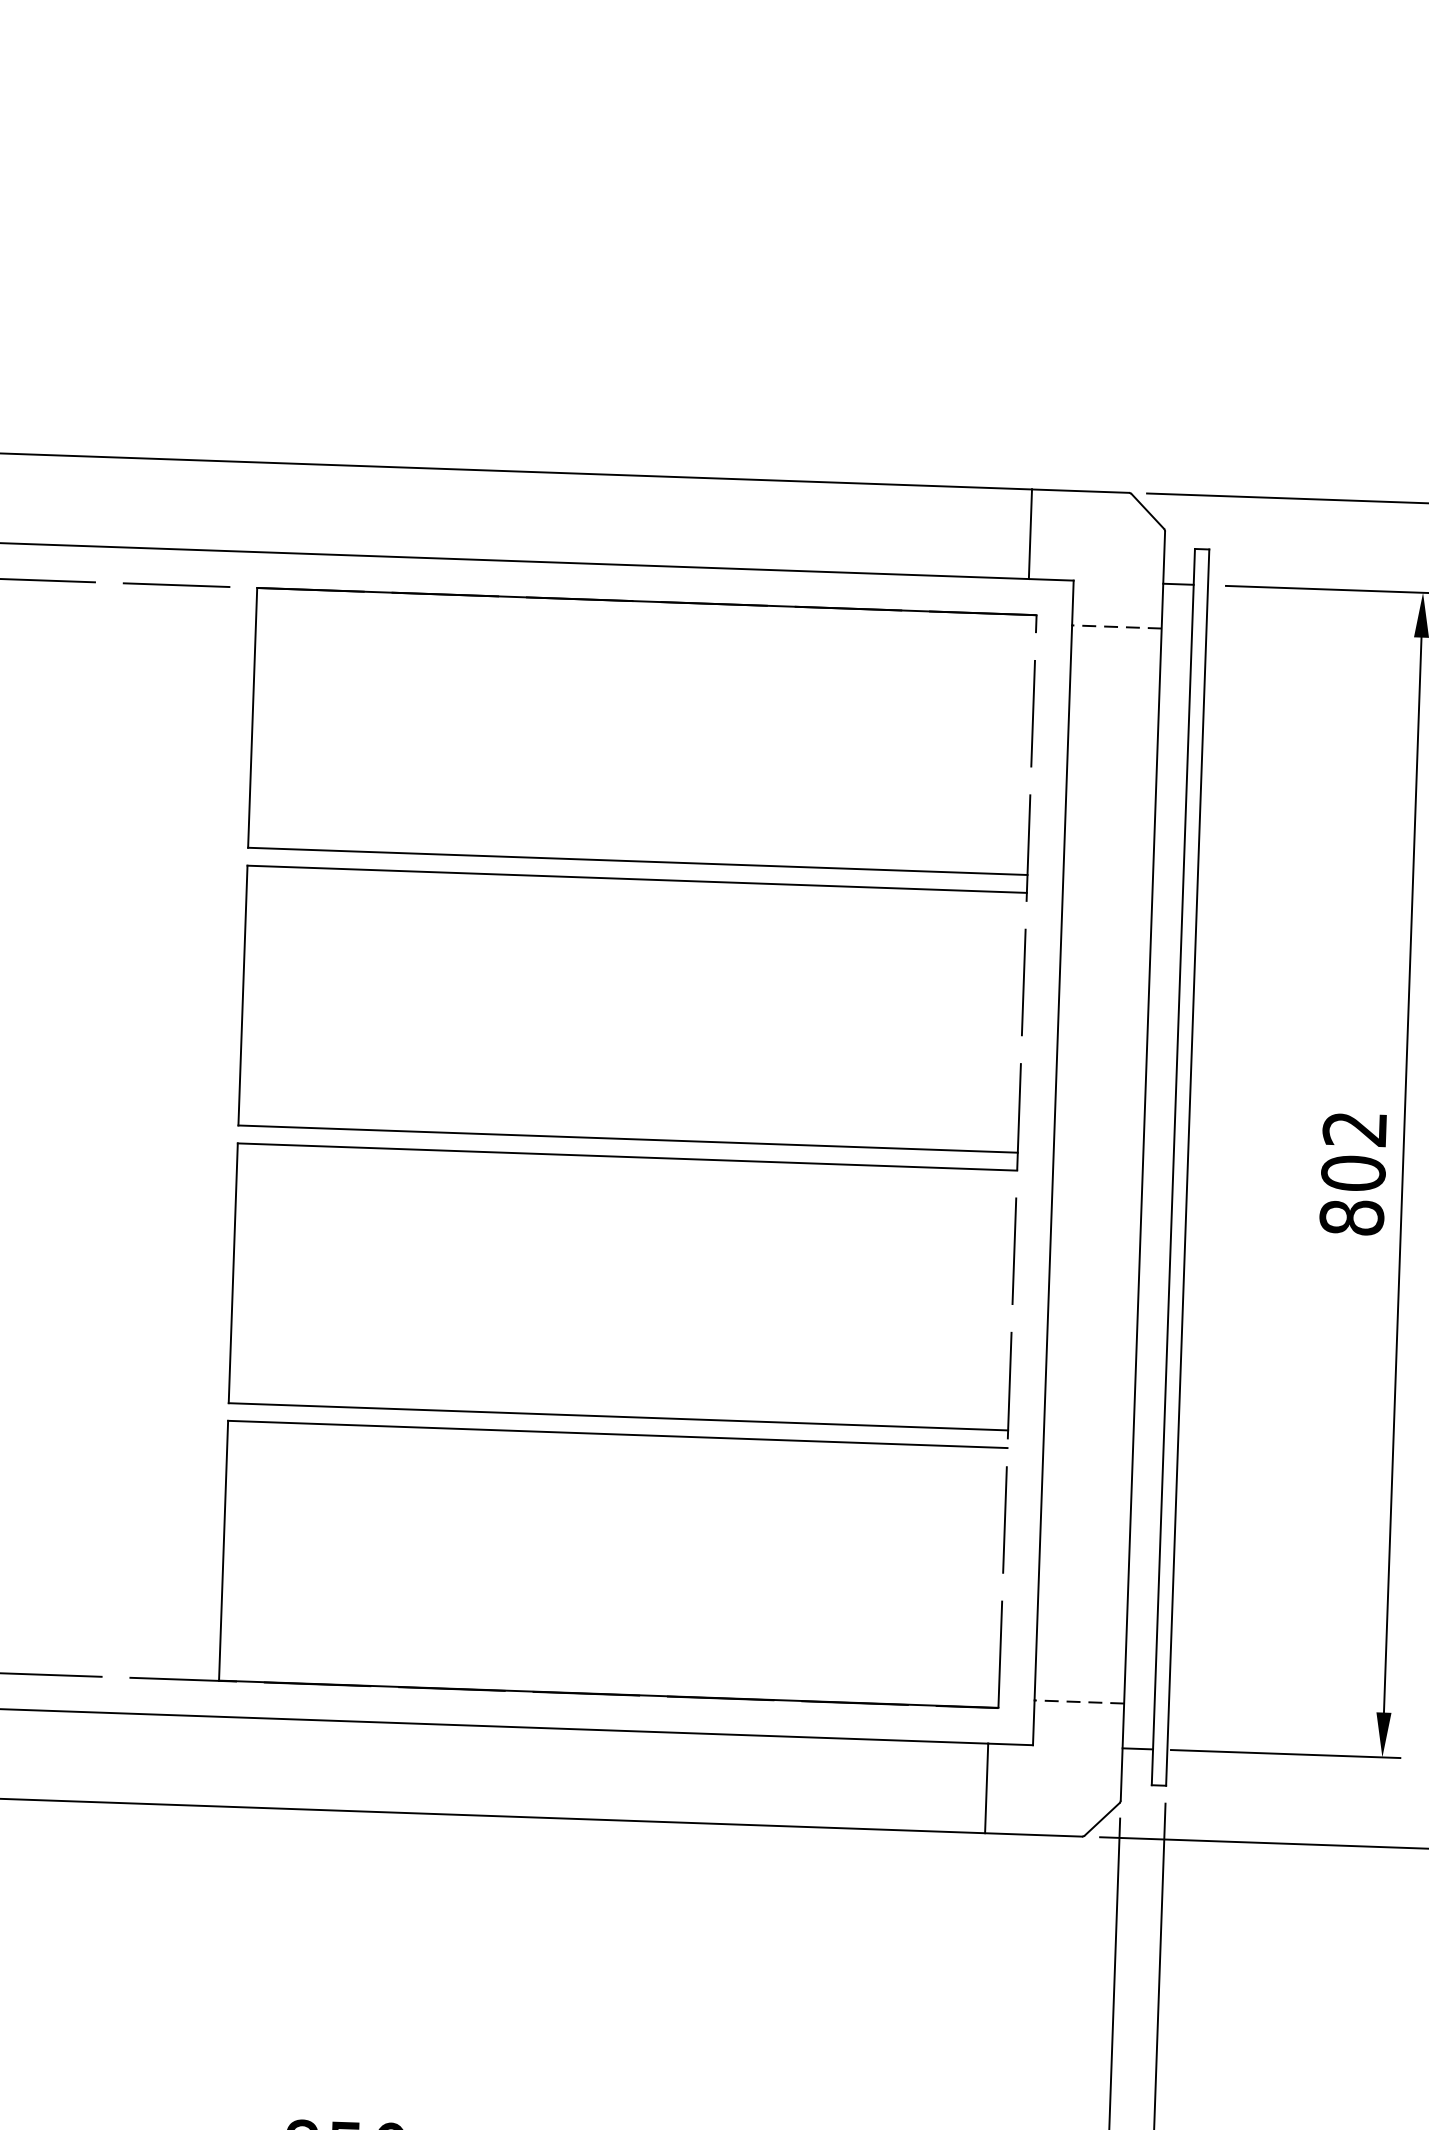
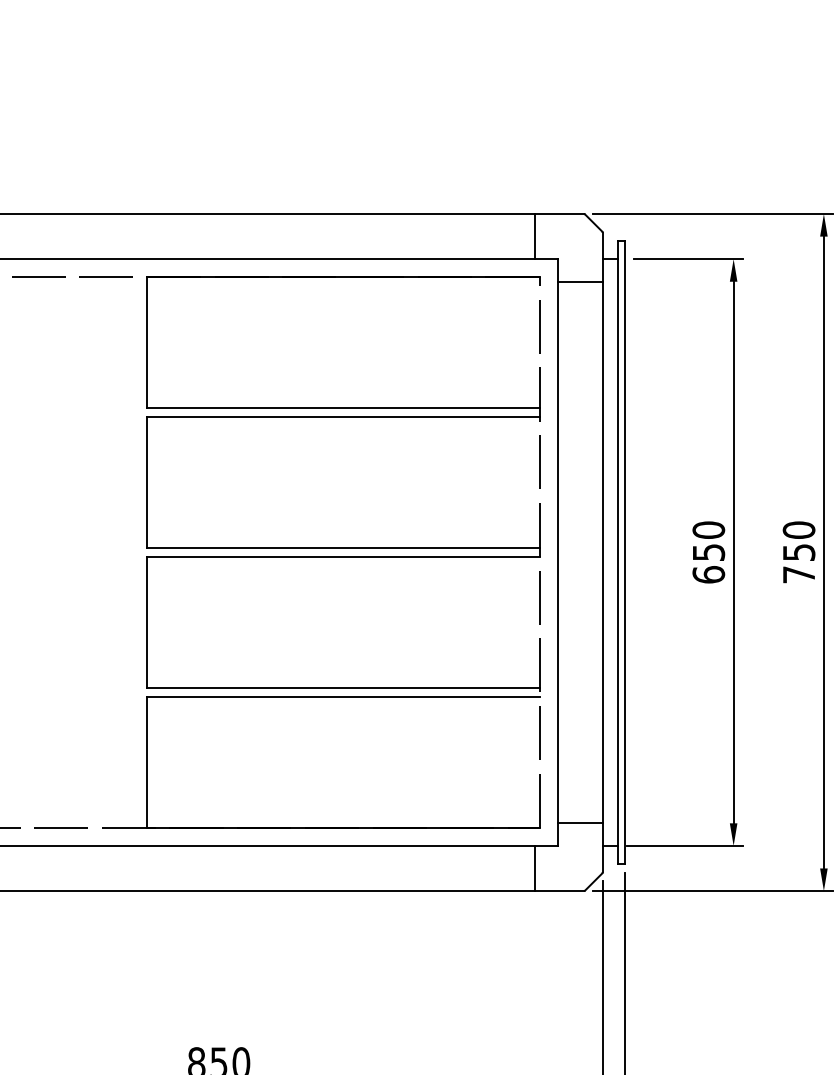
line: (1117, 626) -> (580, 281), dashed -> solid
text: (1352, 1173) -> (708, 552), 802 -> 650
line: (1079, 1702) -> (580, 823), dashed -> solid

